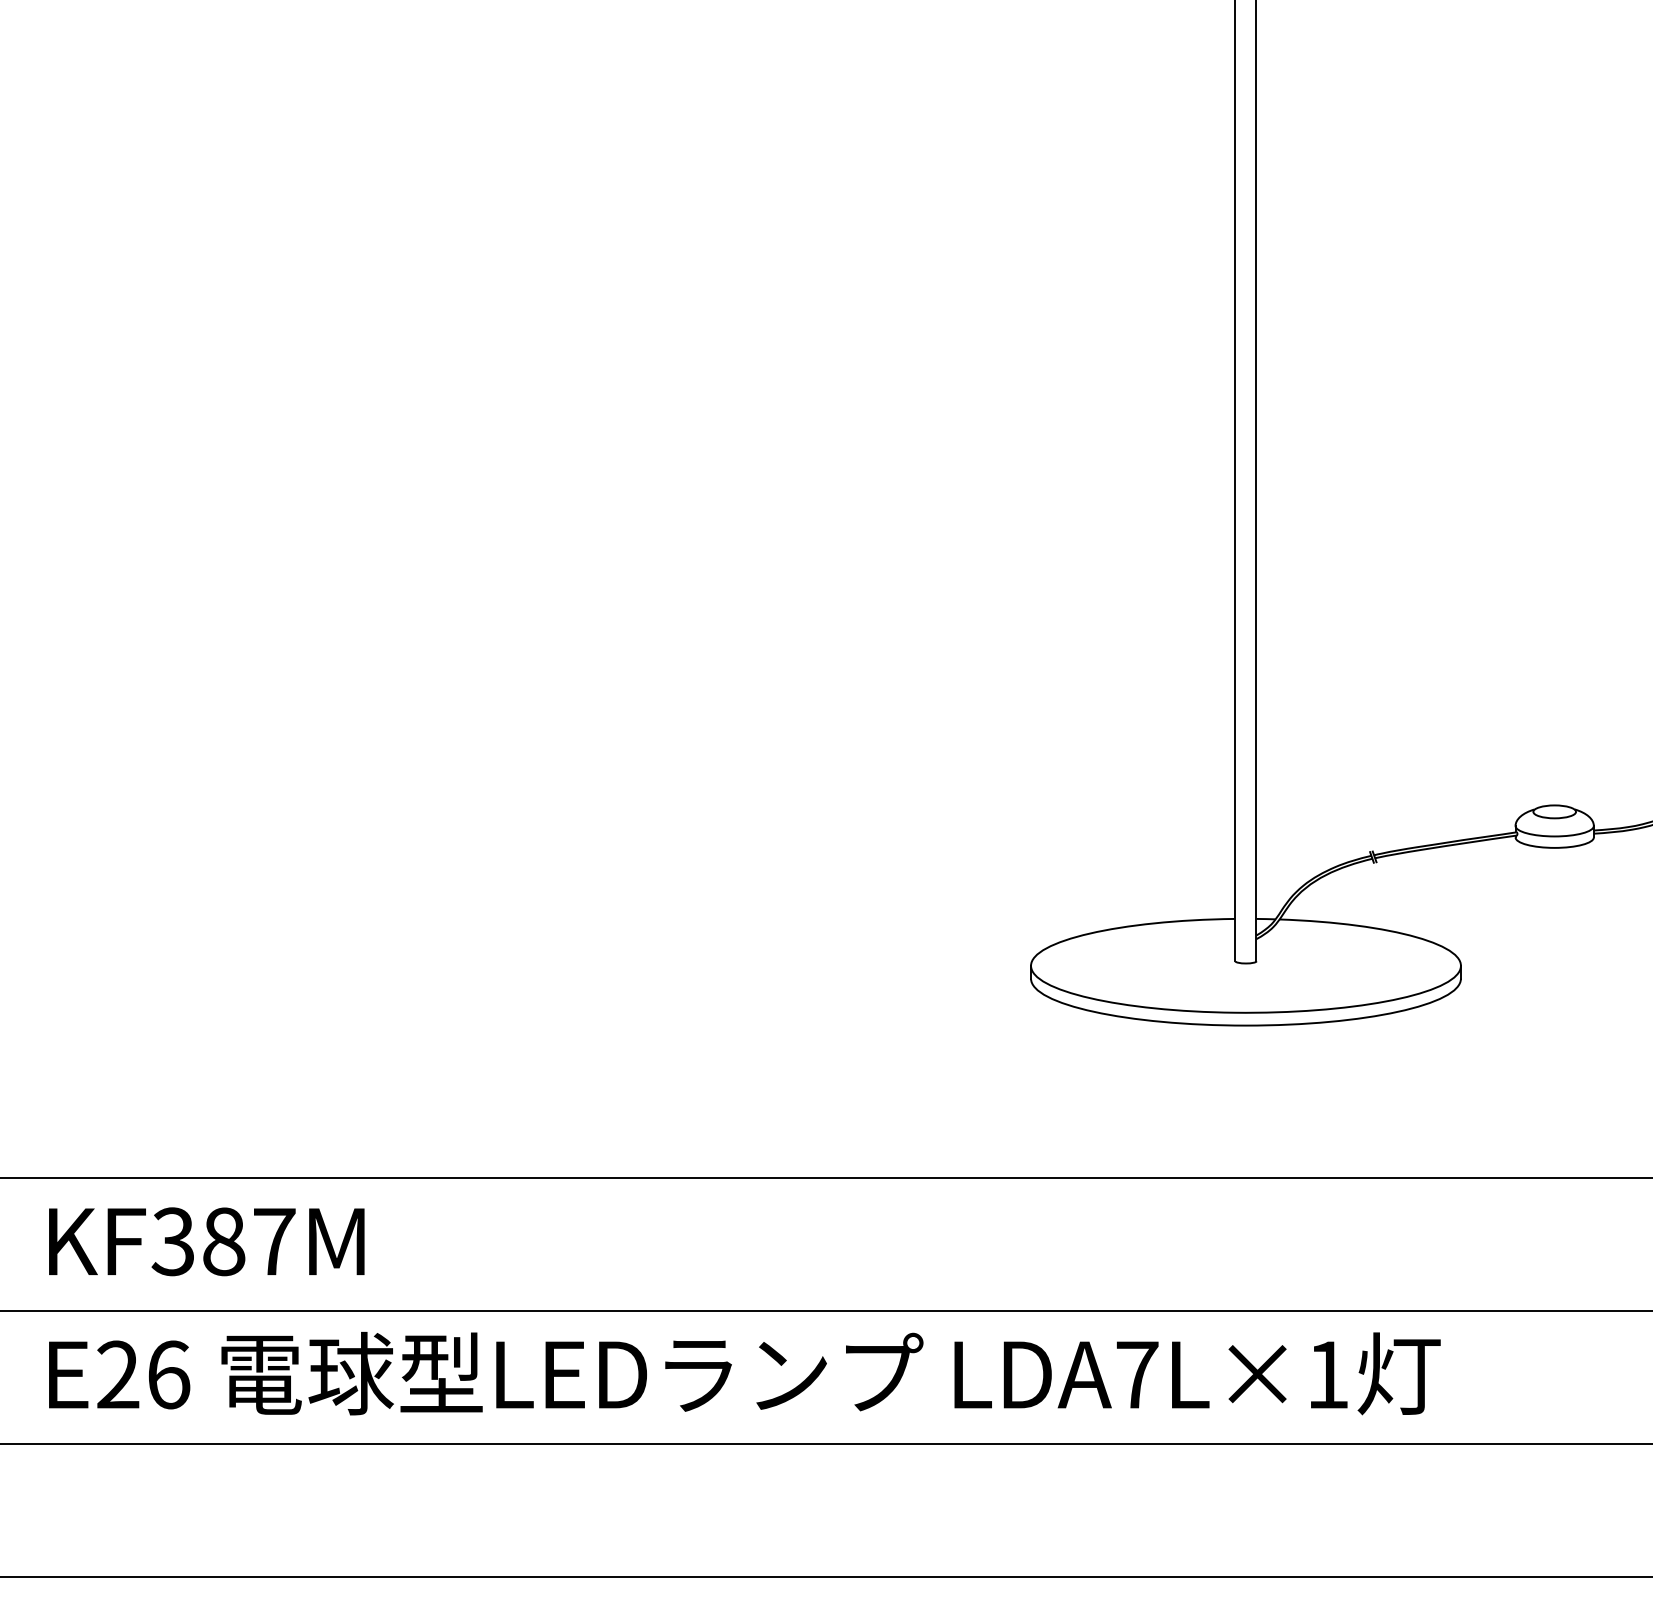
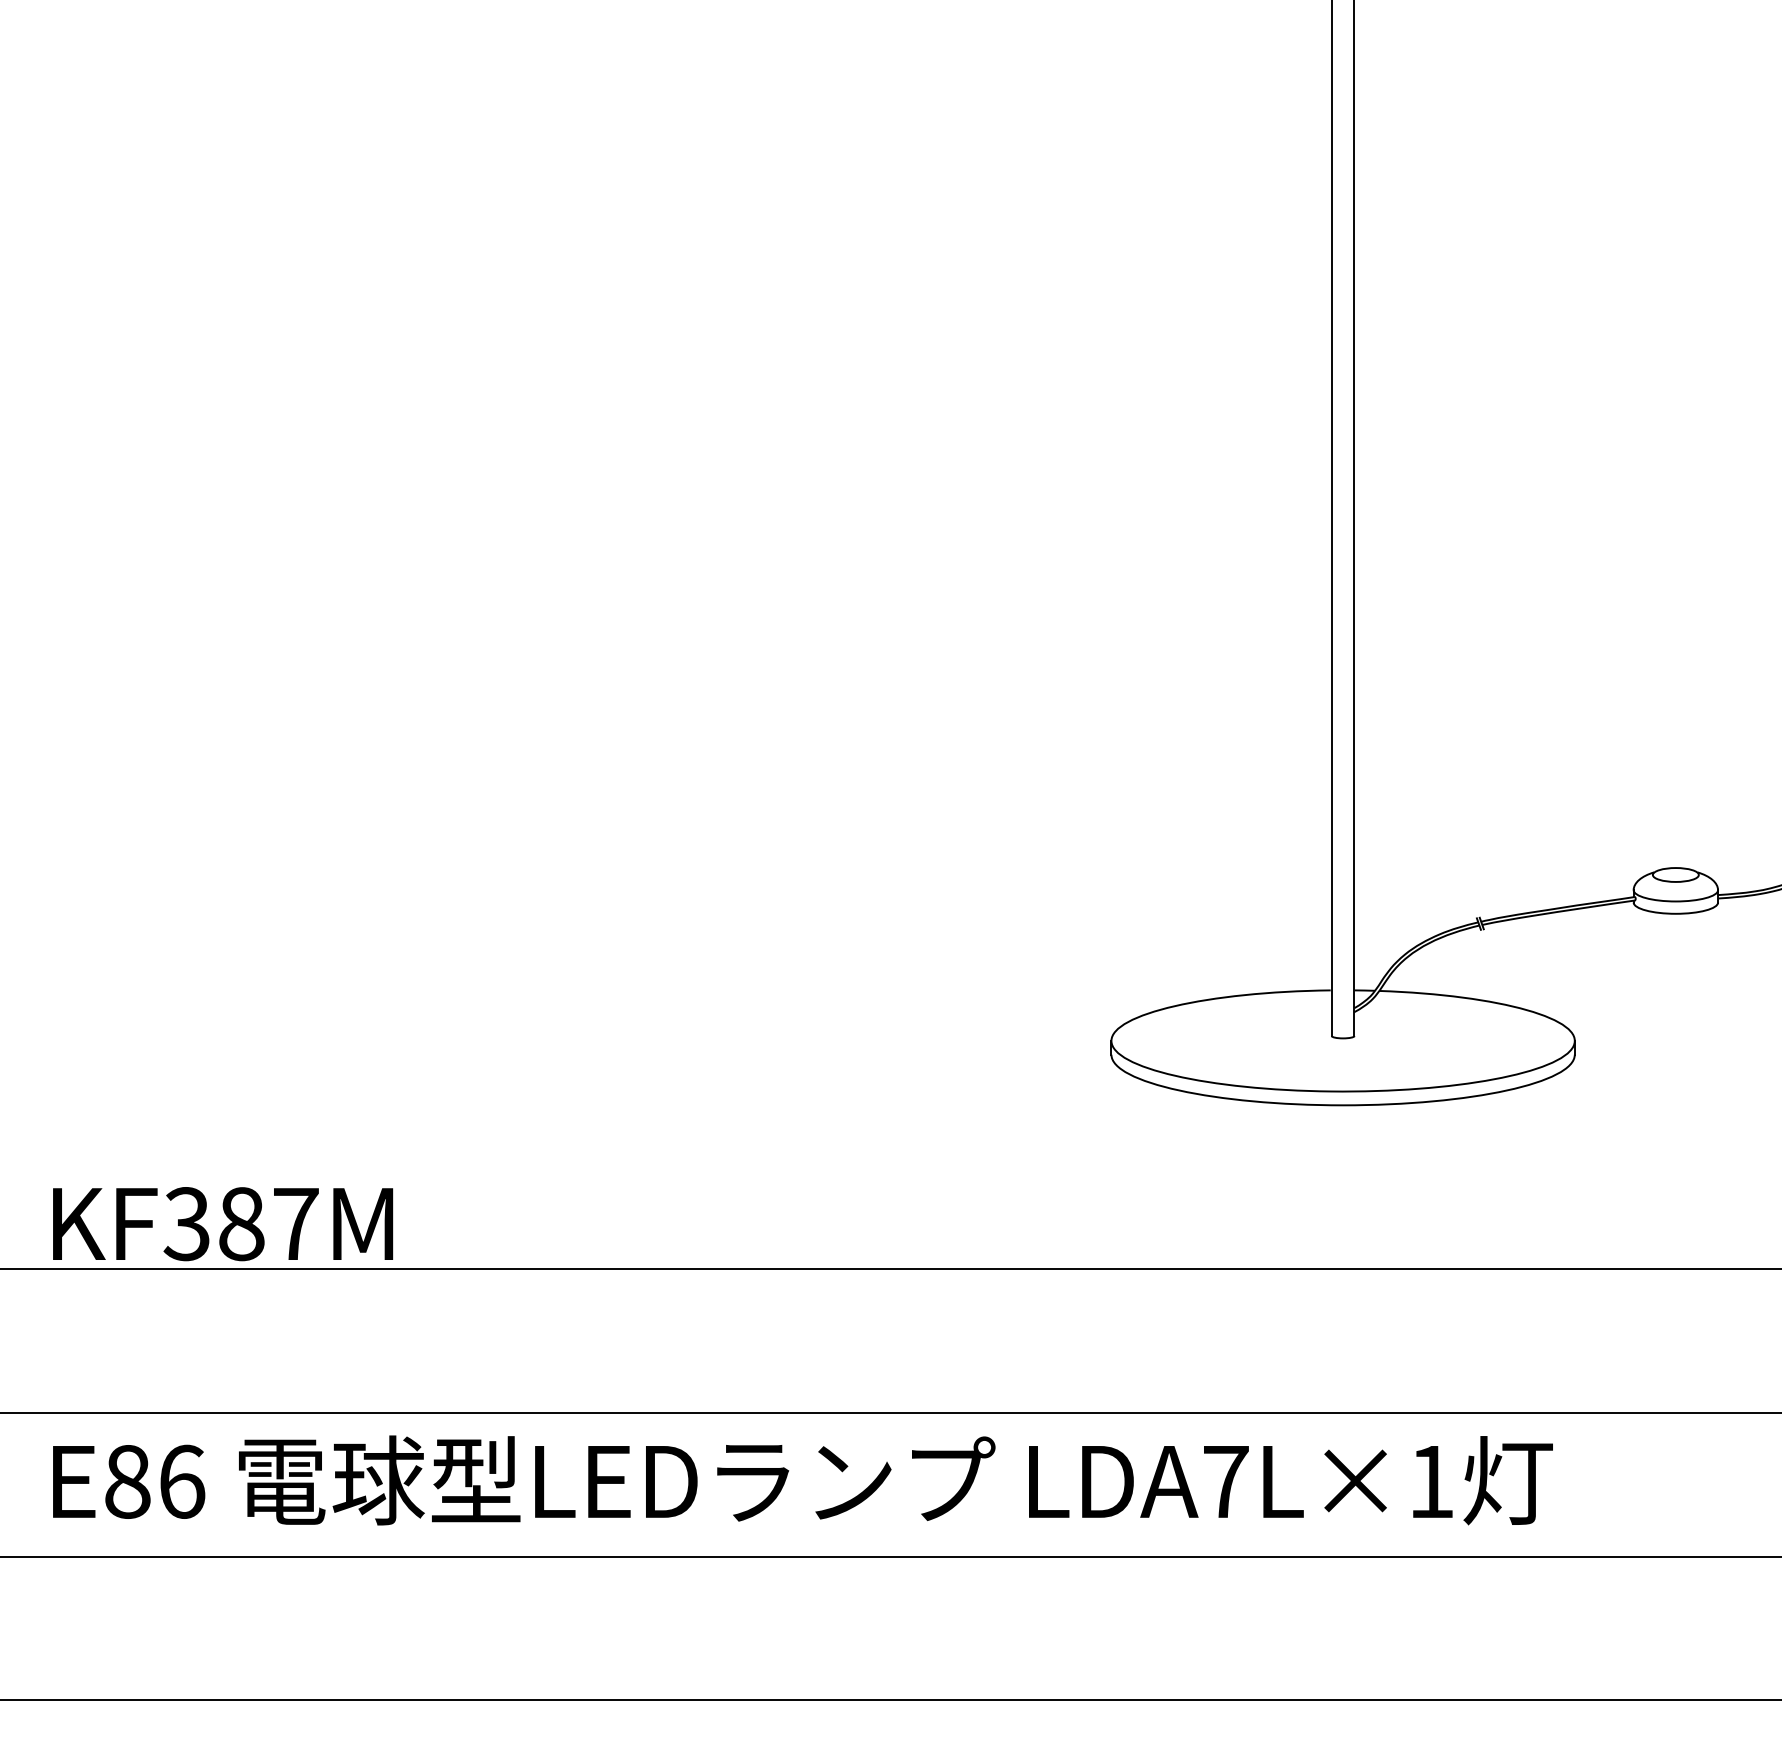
text: (206, 1241) -> (222, 1223), moved
text: (118, 1374) -> (127, 1481), E26 -> E86

